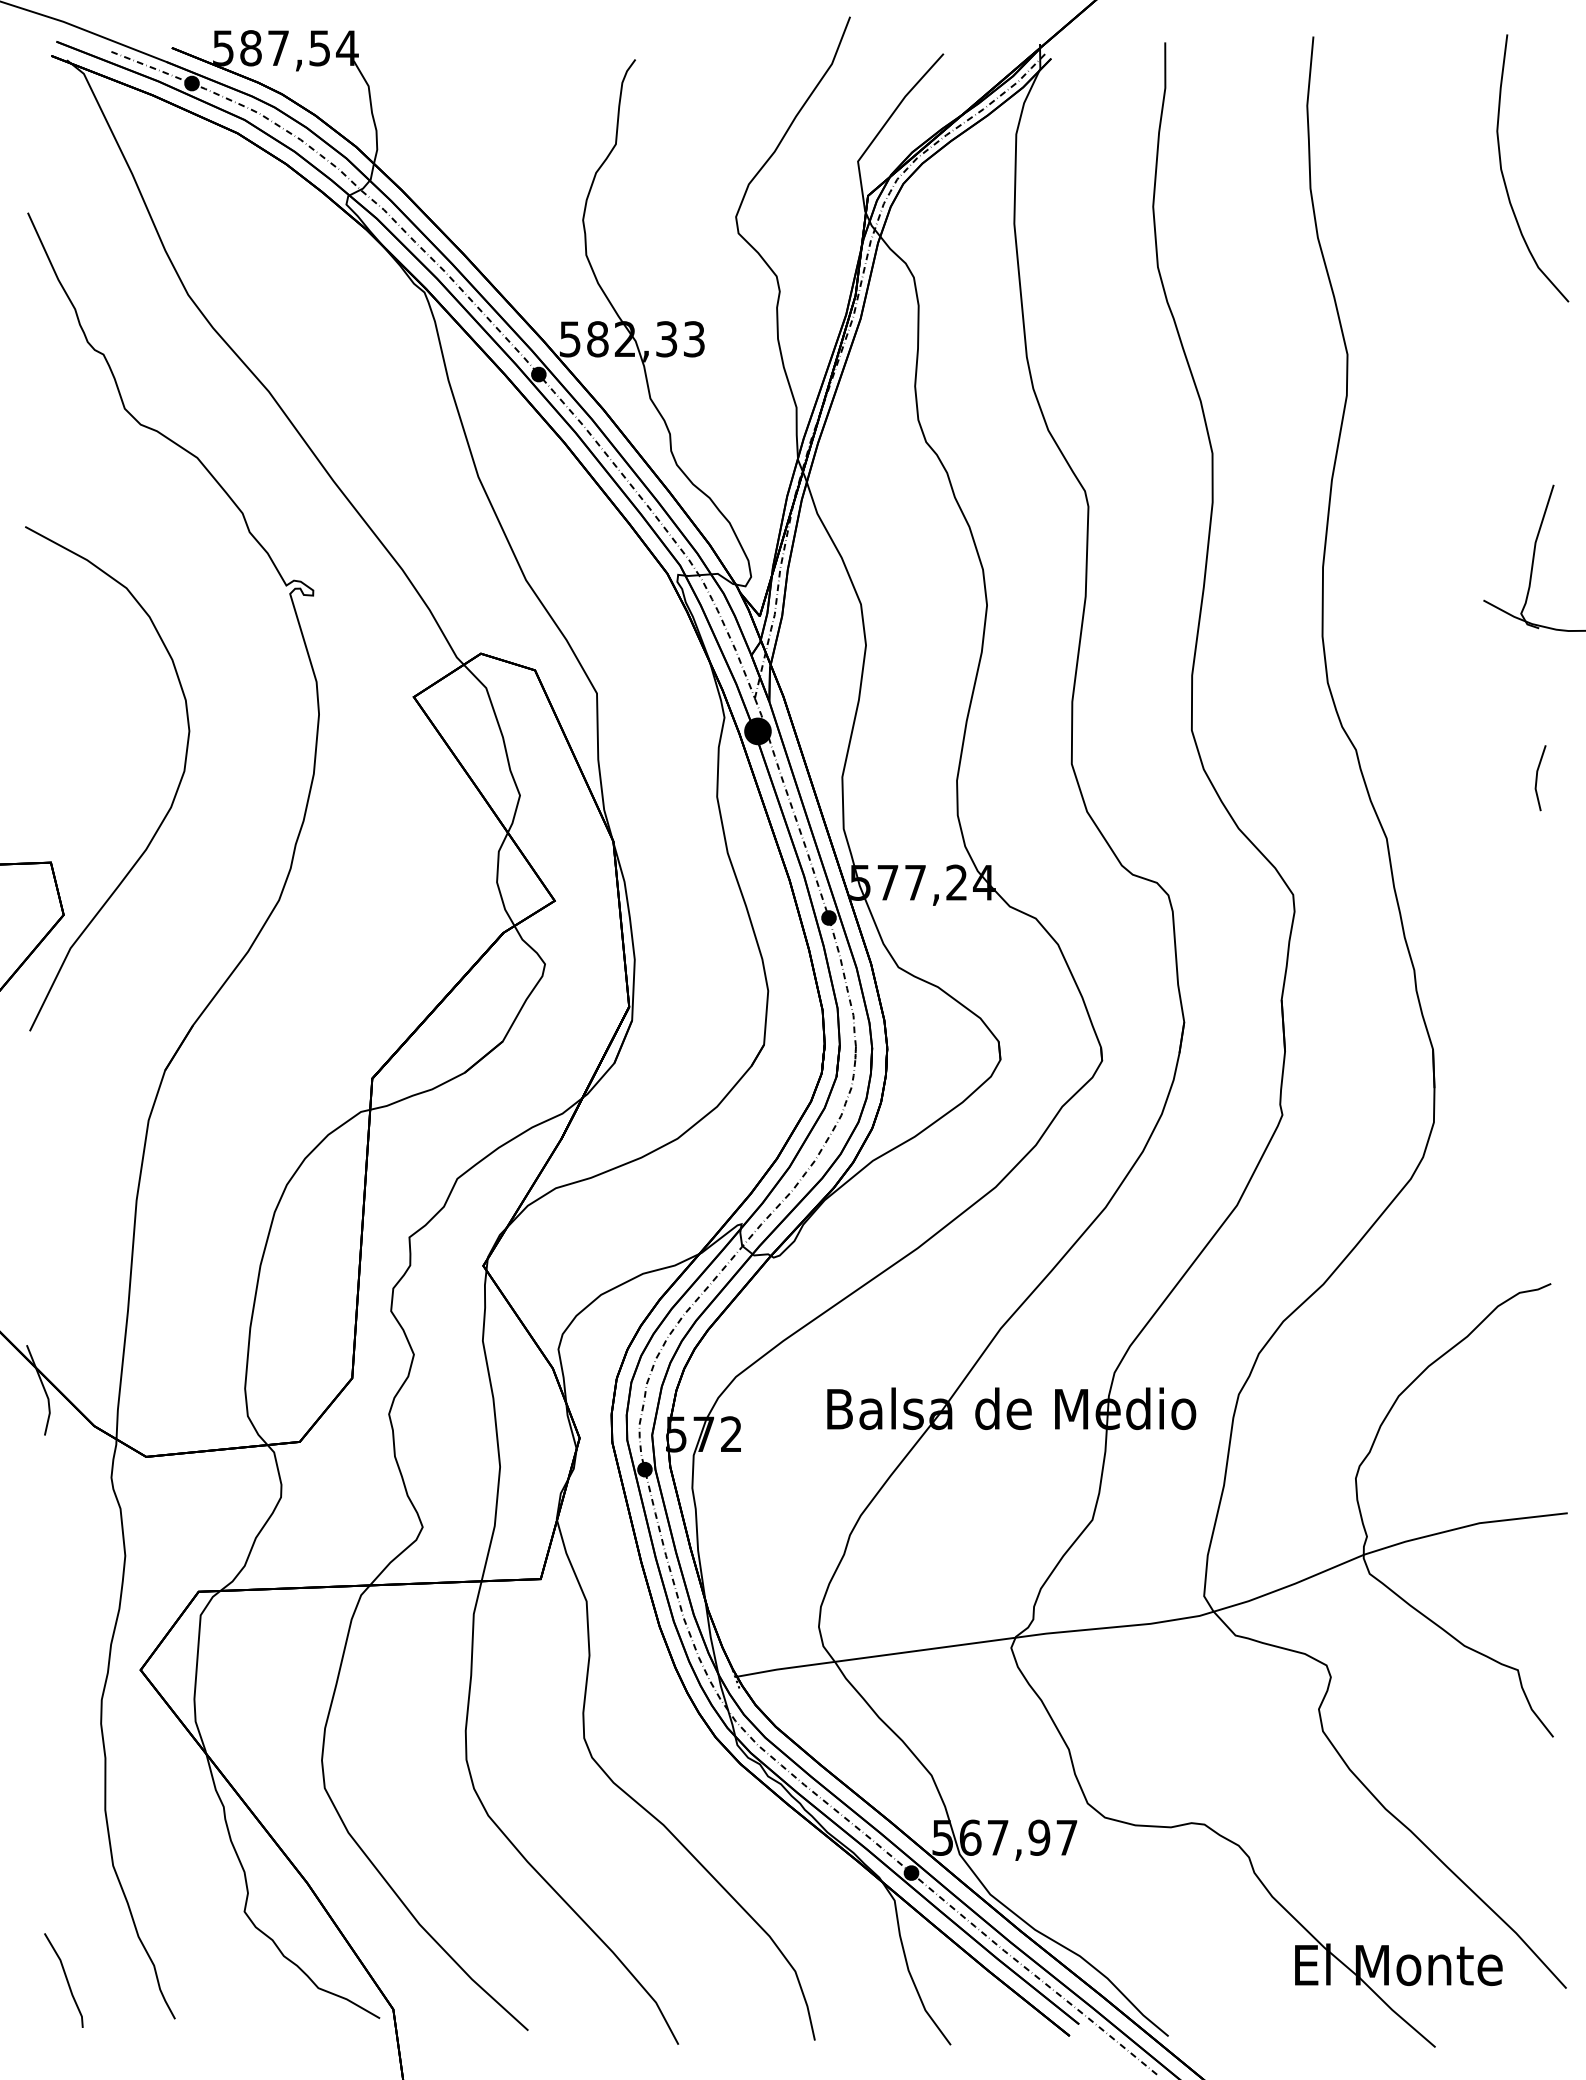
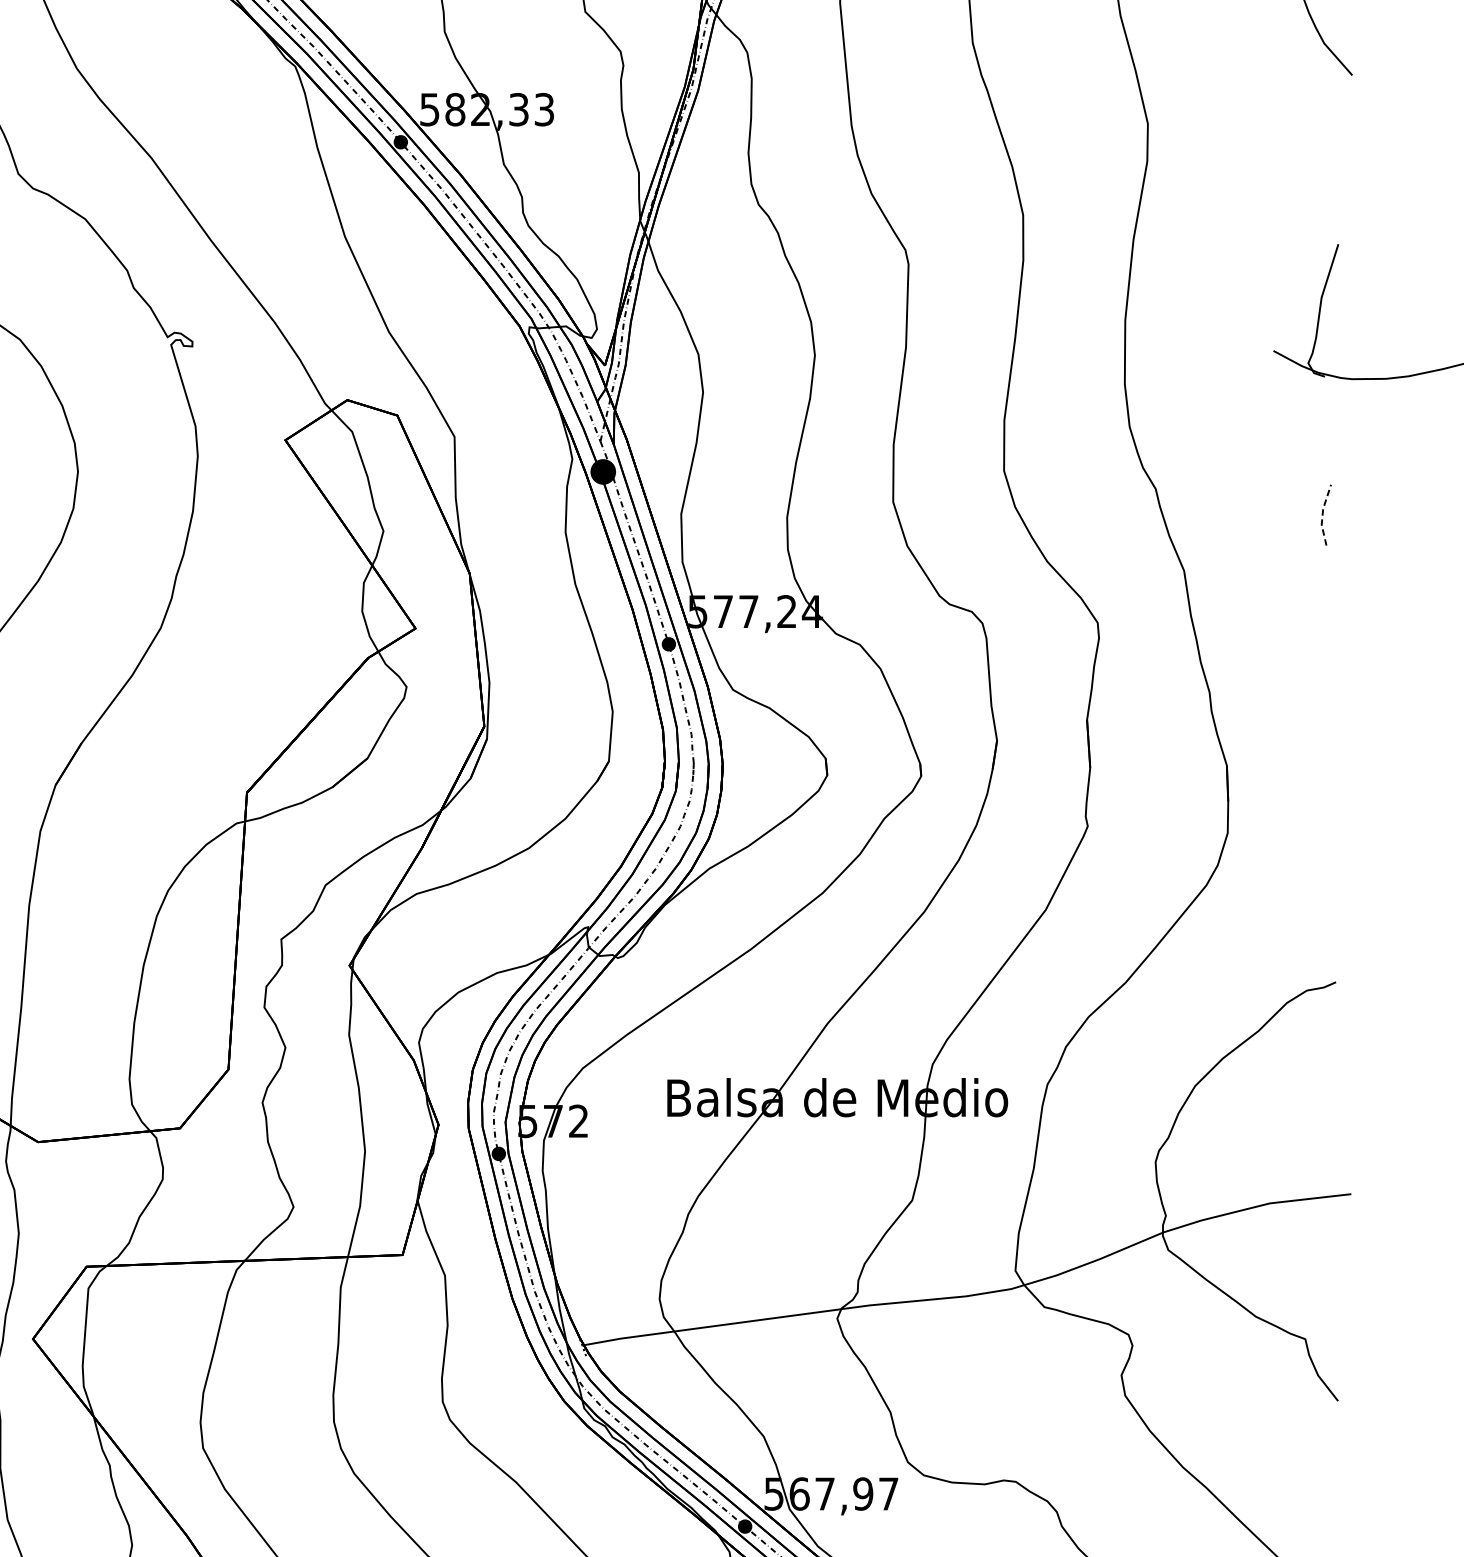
line: (1536, 777) -> (1322, 514), solid -> dashed

